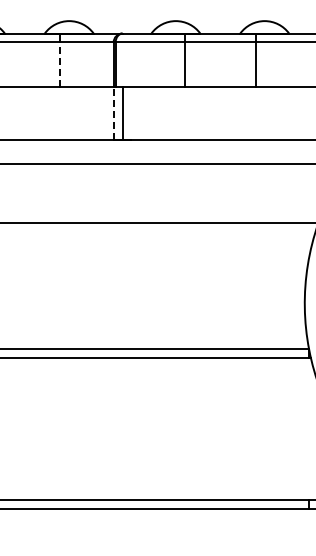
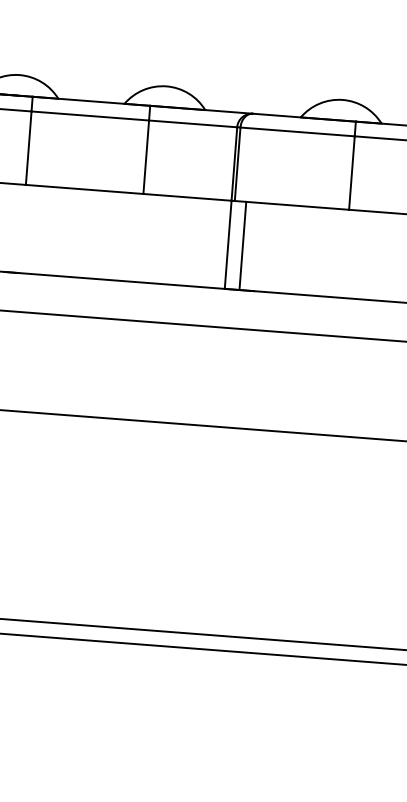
line: (60, 64) -> (146, 157), dashed -> solid
line: (113, 113) -> (227, 244), dashed -> solid

